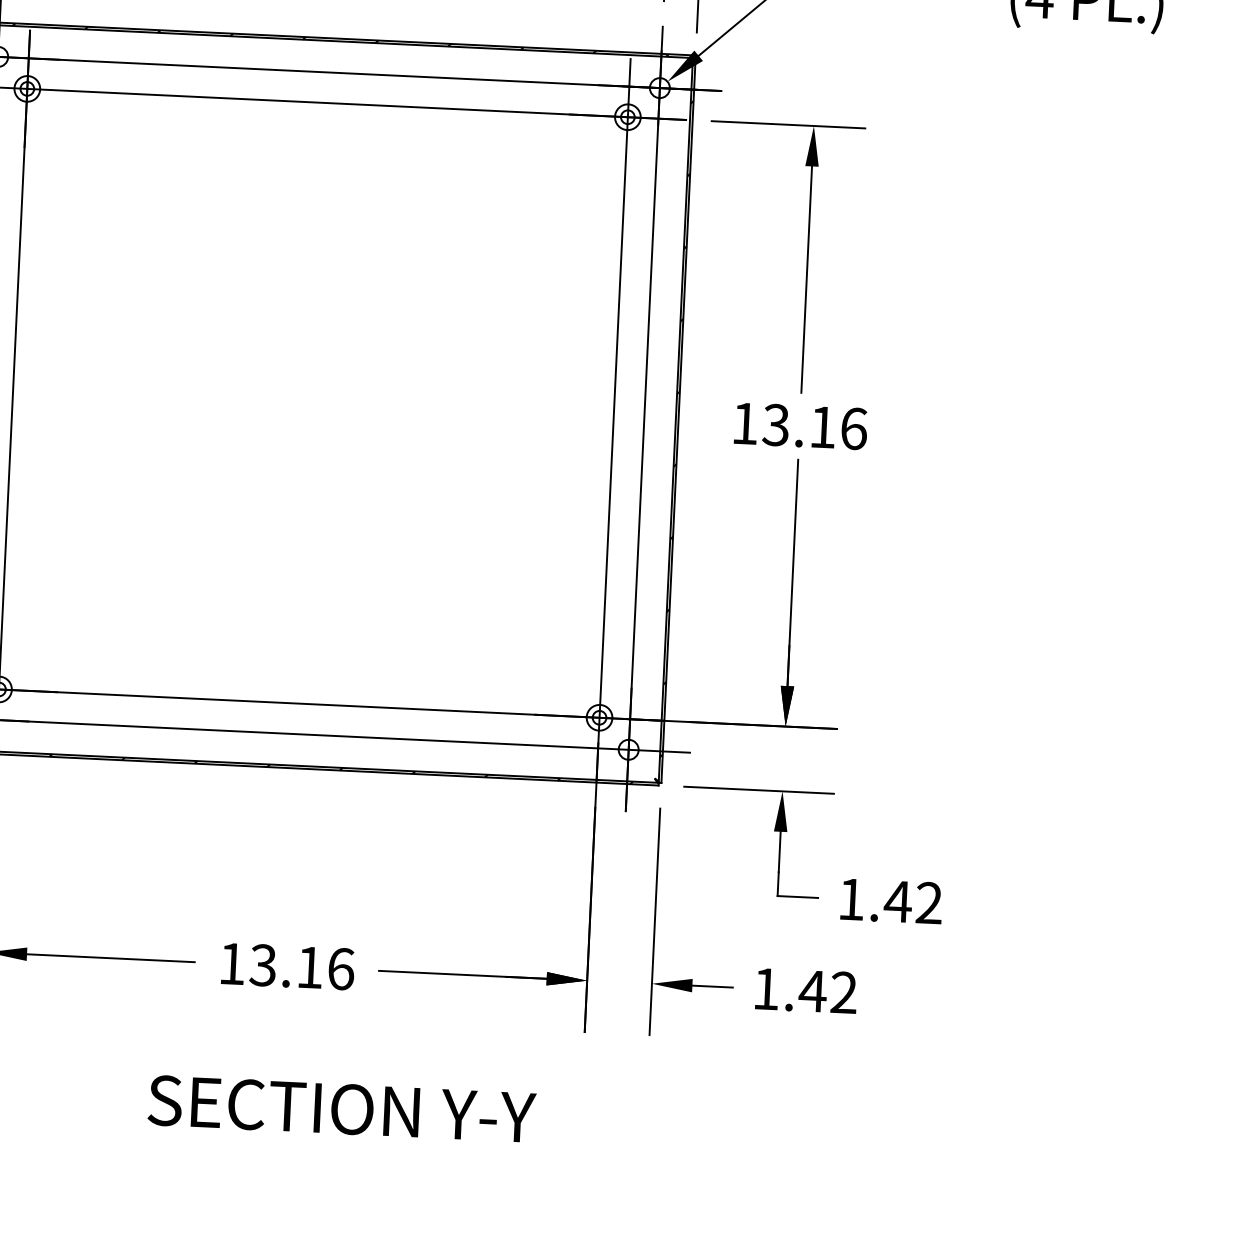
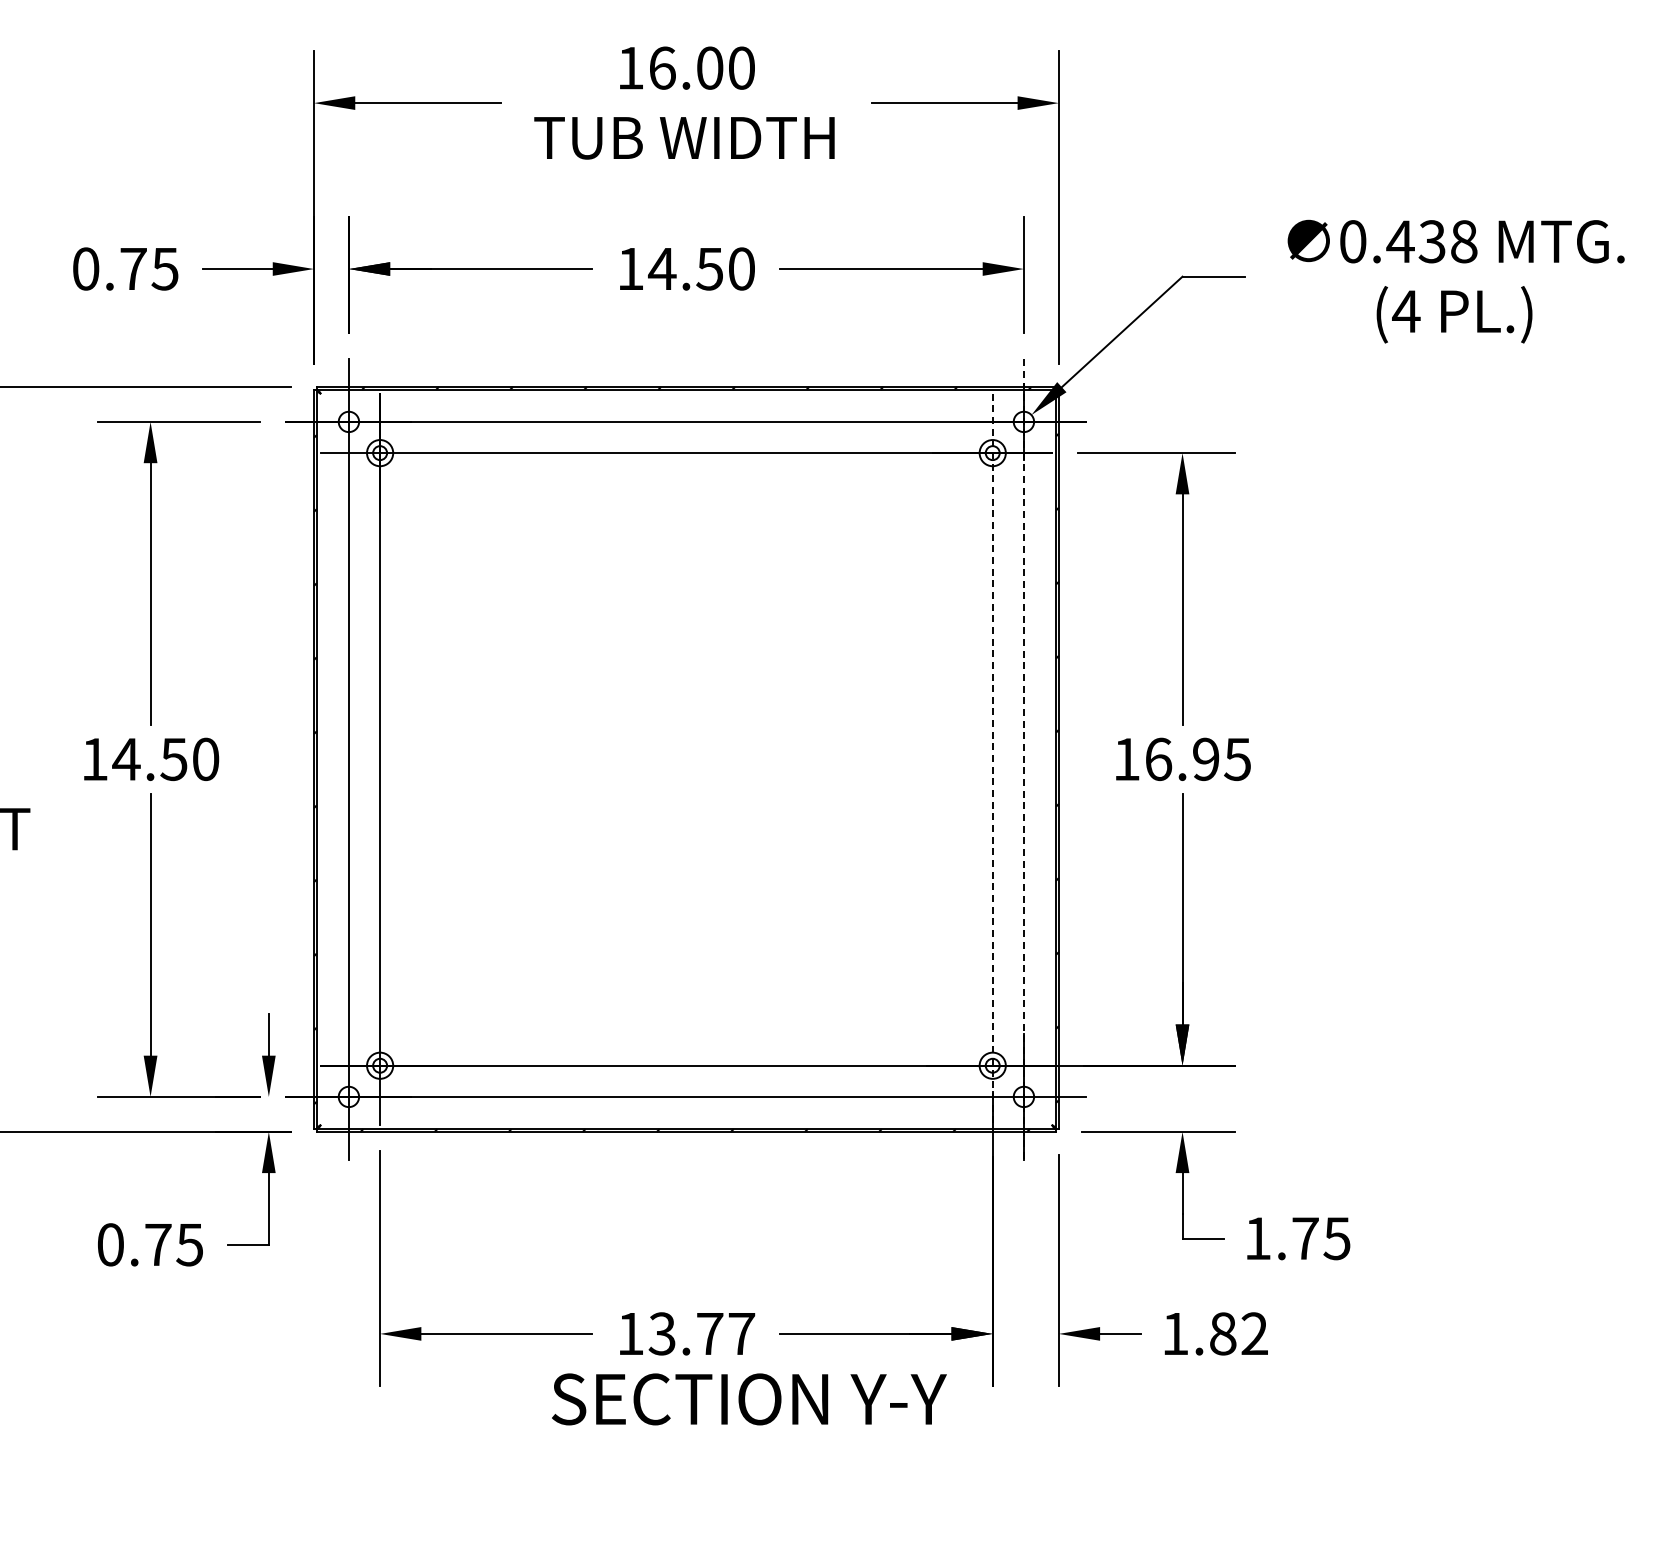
line: (643, 419) -> (1023, 759), solid -> dashed
line: (613, 420) -> (992, 762), solid -> dashed
text: (814, 427) -> (1197, 759), 13.16 -> 16.95
text: (912, 902) -> (1320, 1238), 1.42 -> 1.75
text: (326, 967) -> (726, 1333), 13.16 -> 13.77
text: (812, 990) -> (1222, 1333), 1.42 -> 1.82
text: (342, 1109) -> (749, 1399), moved

